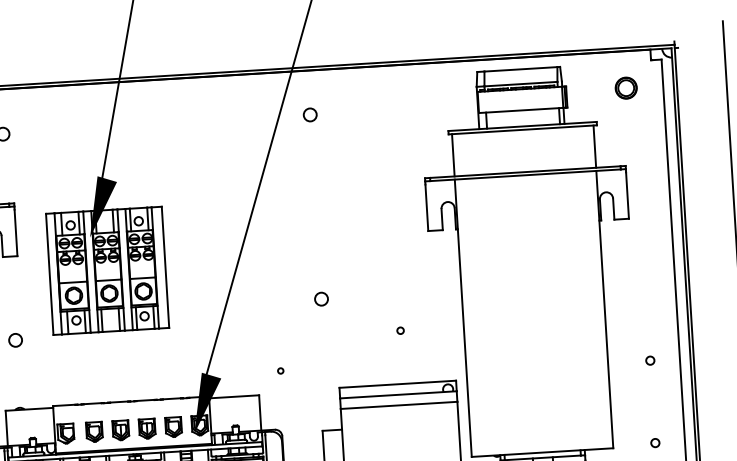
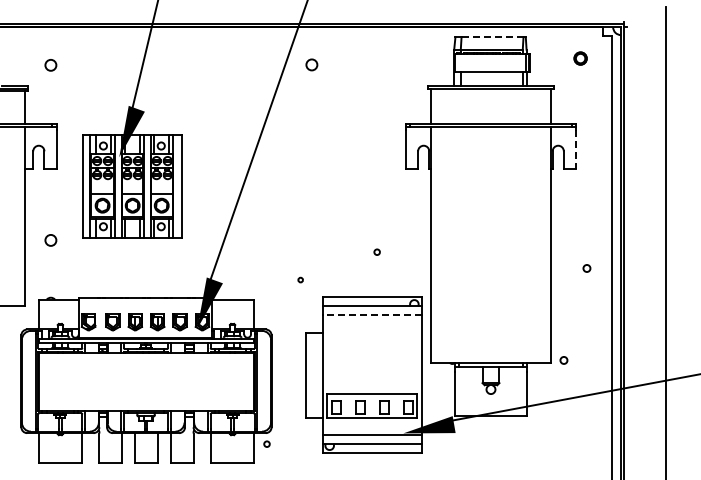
line: (520, 69) -> (492, 37), solid -> dashed
part: (626, 88) -> (580, 58), size x0.7
line: (627, 195) -> (576, 149), solid -> dashed
circle: (321, 299) -> (311, 221), removed
circle: (649, 360) -> (586, 268), moved
circle: (280, 370) -> (300, 279), moved
line: (399, 405) -> (372, 315), solid -> dashed
circle: (654, 443) -> (563, 360), moved

